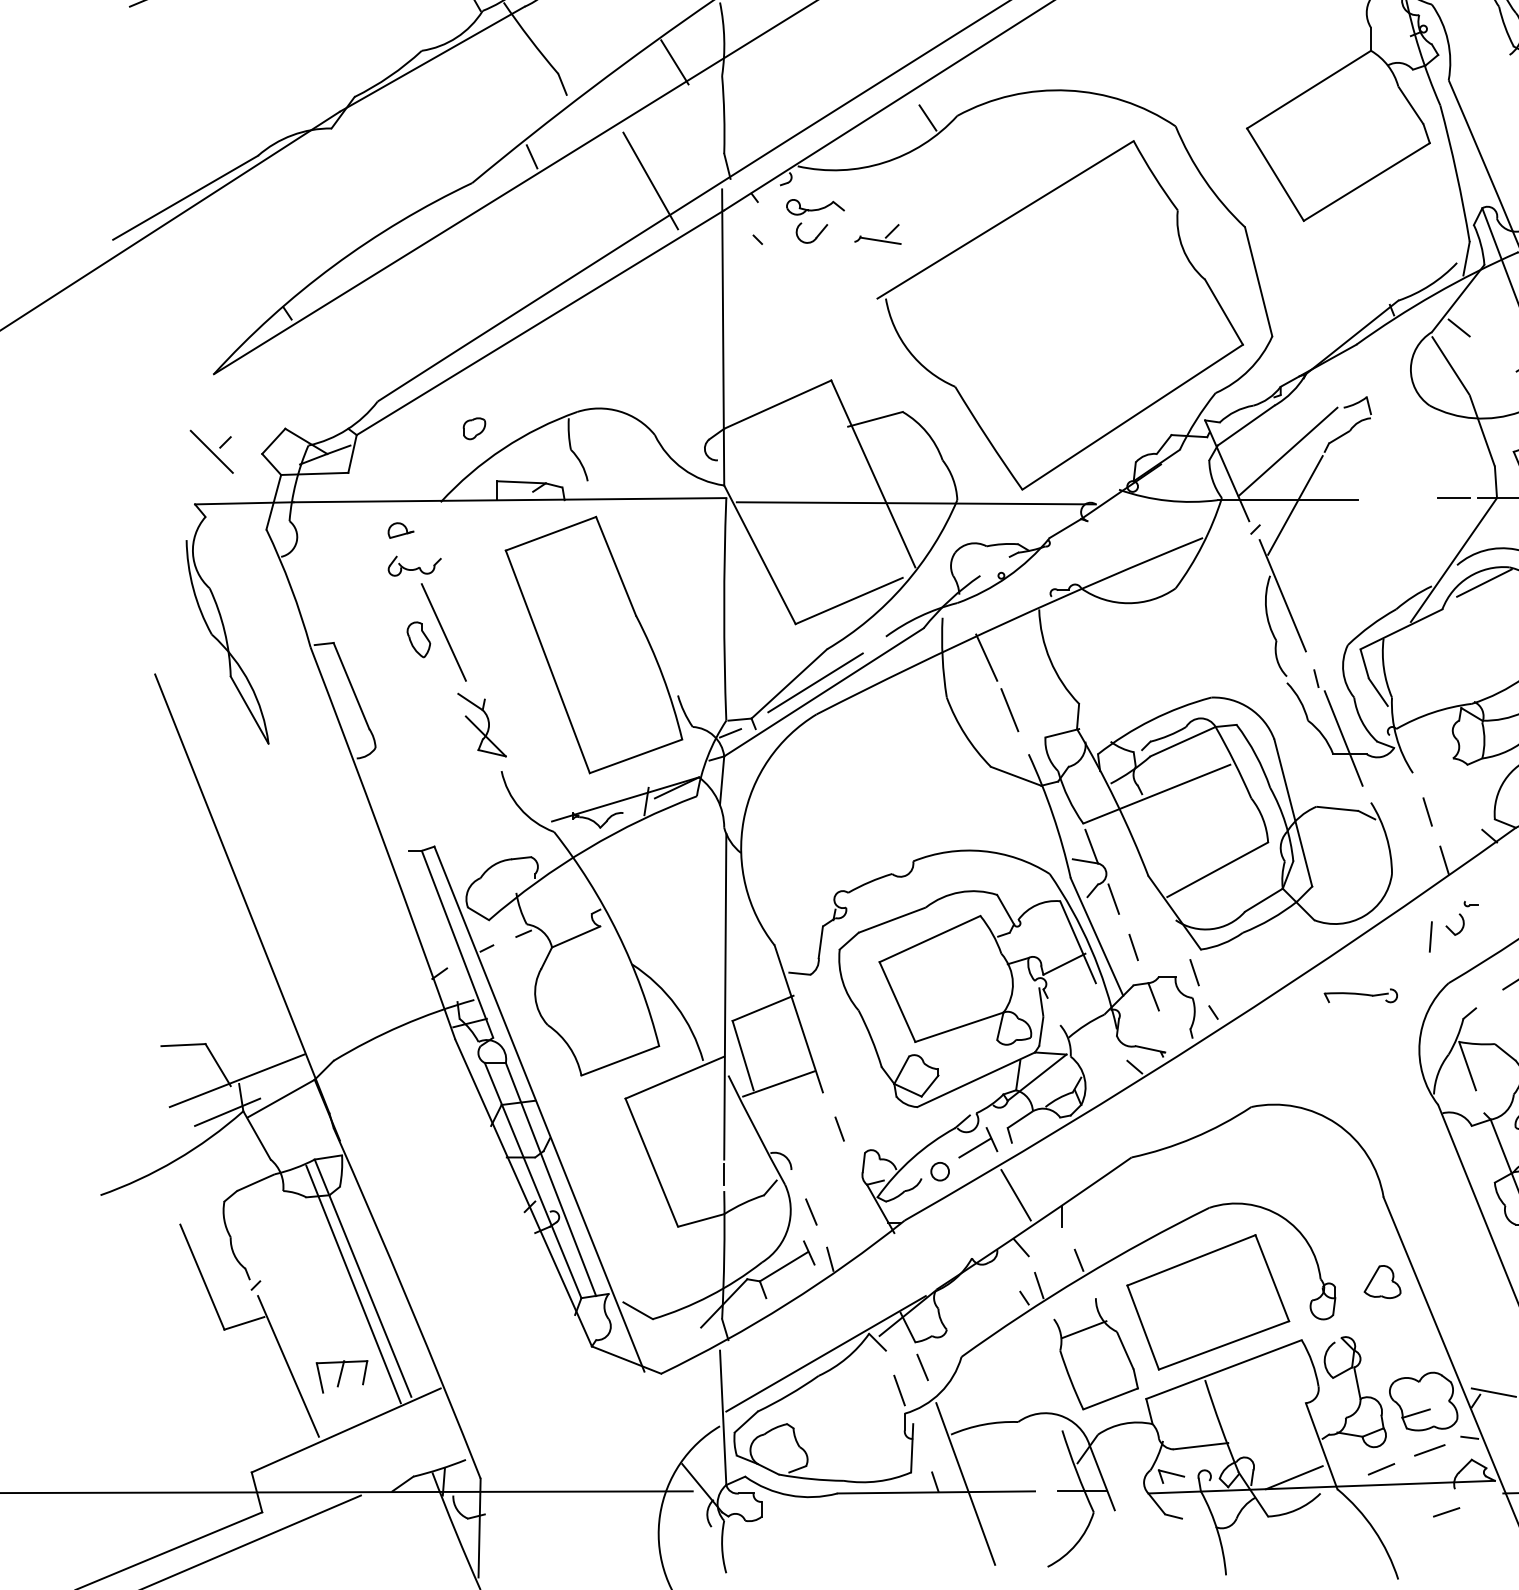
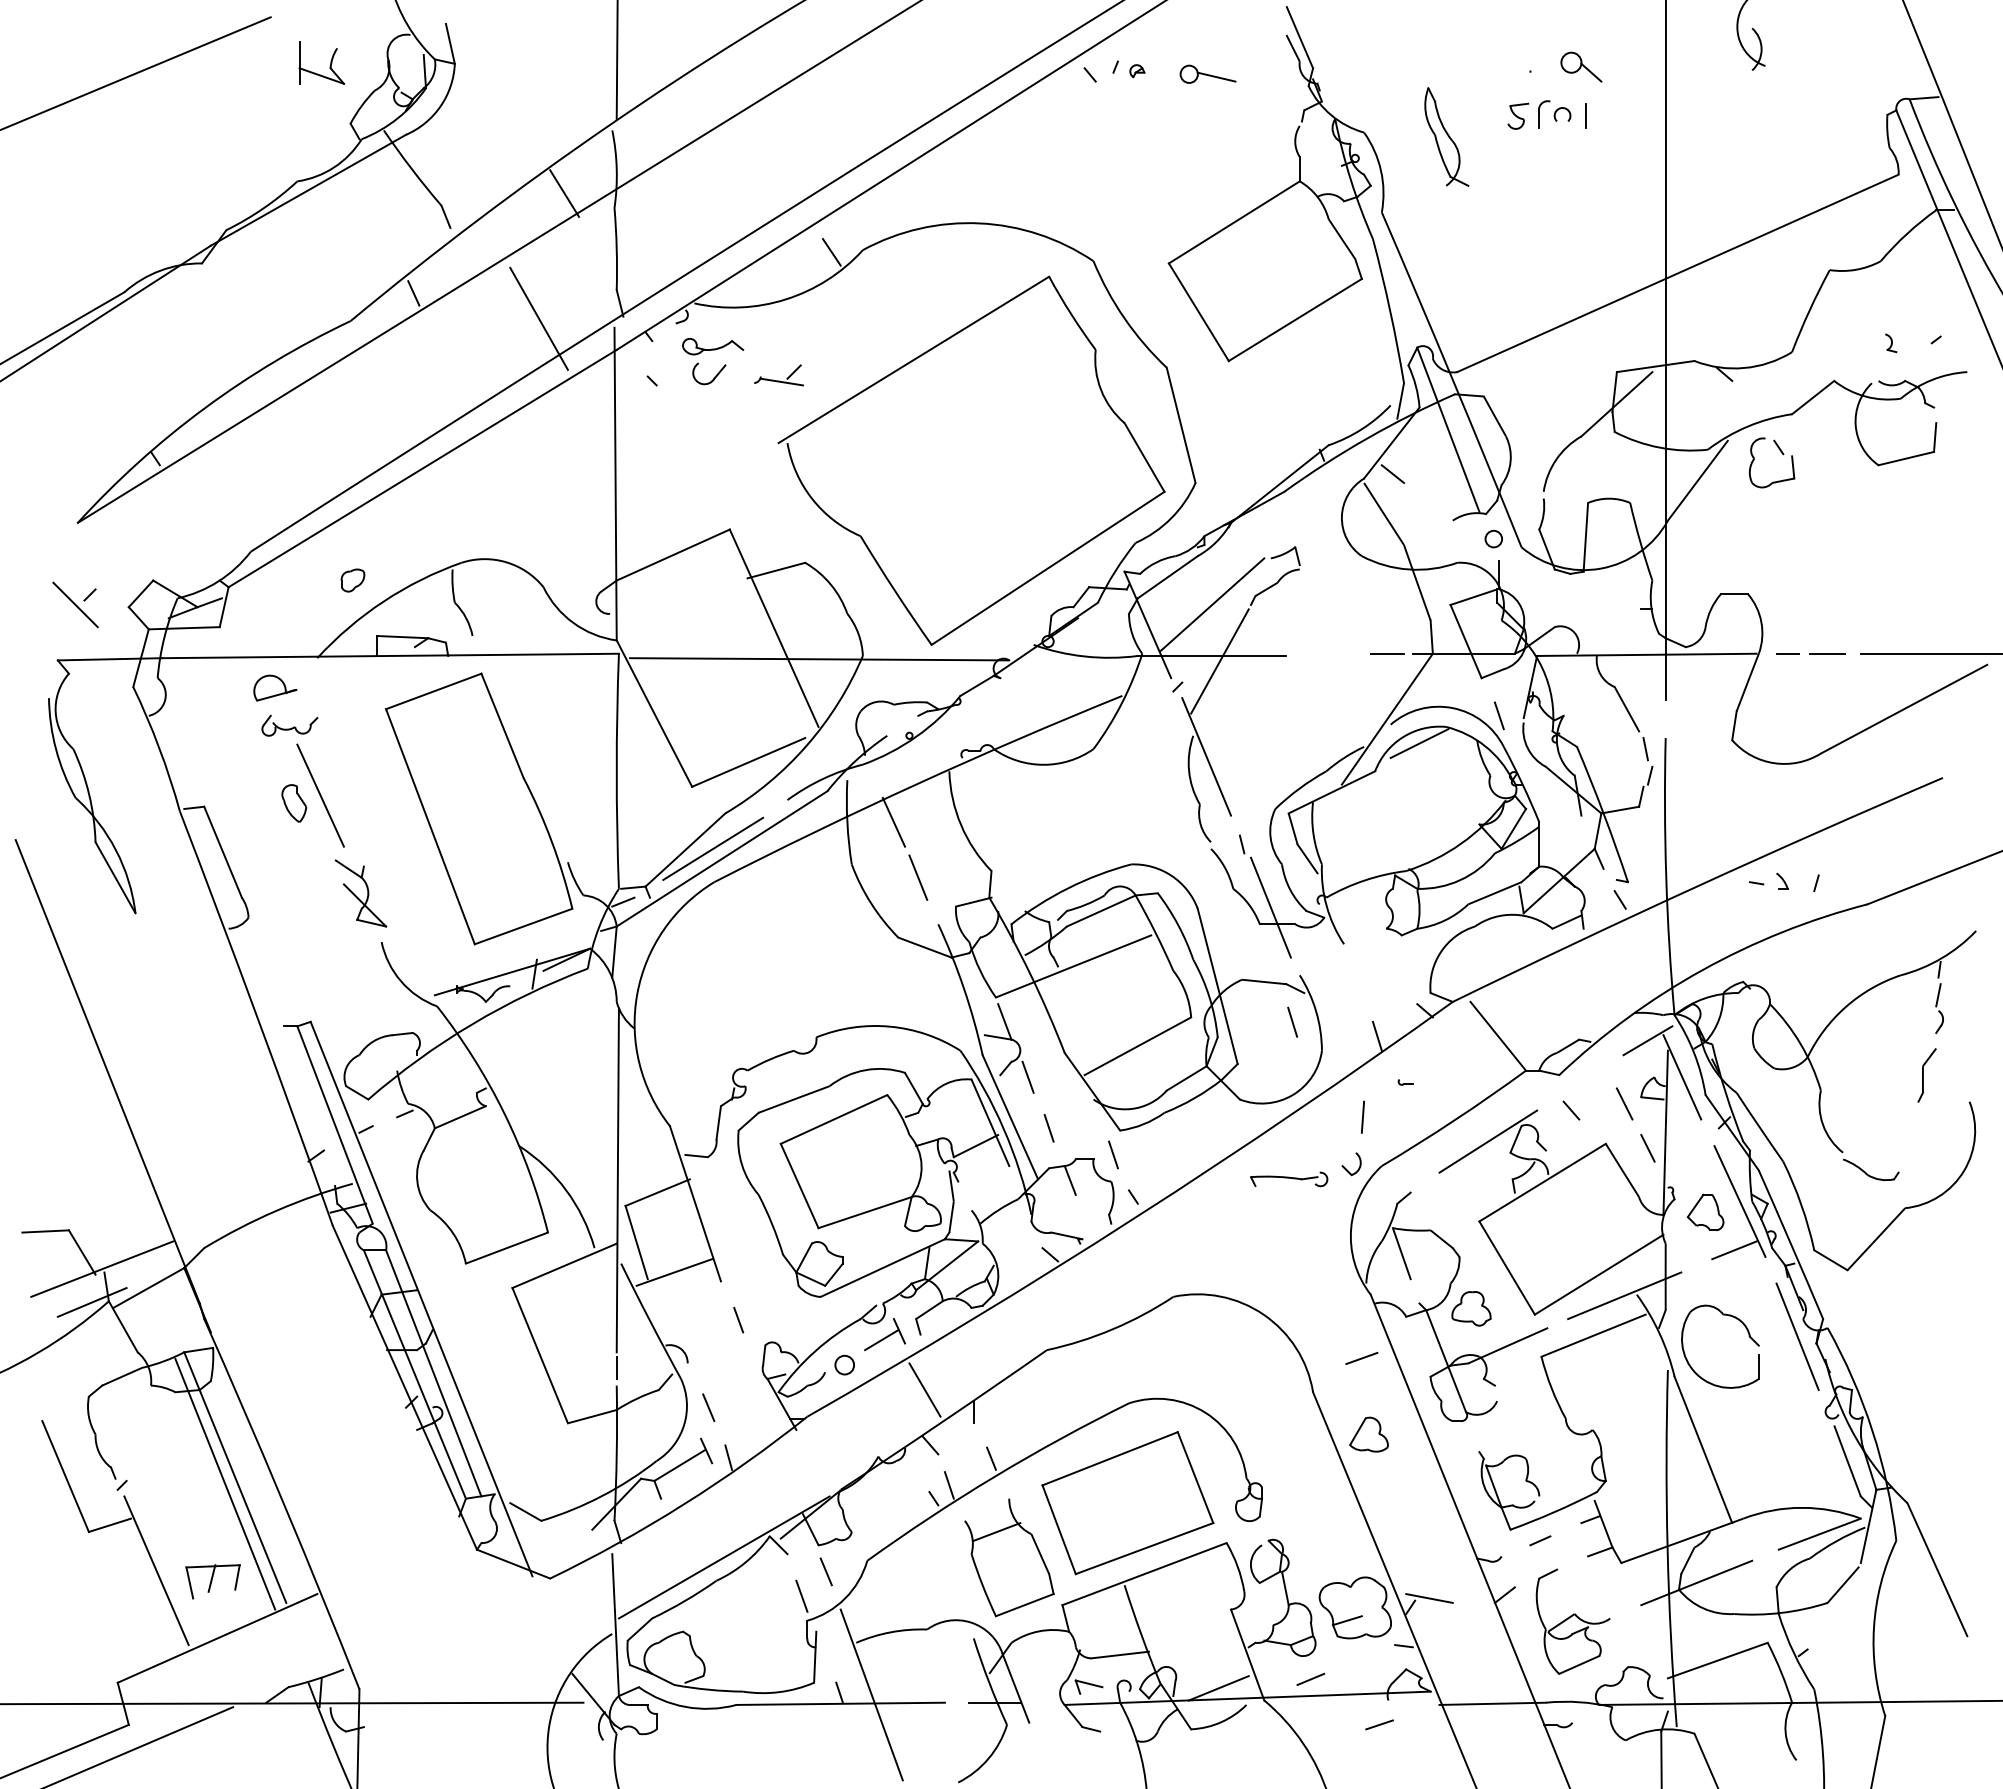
part: (401, 530) -> (275, 687), size x1.6
line: (1427, 811) -> (1292, 1021), moved
part: (1450, 928) -> (1346, 1168), moved
part: (1382, 1281) -> (1368, 1434), moved
line: (1429, 1449) -> (1361, 1357), moved

